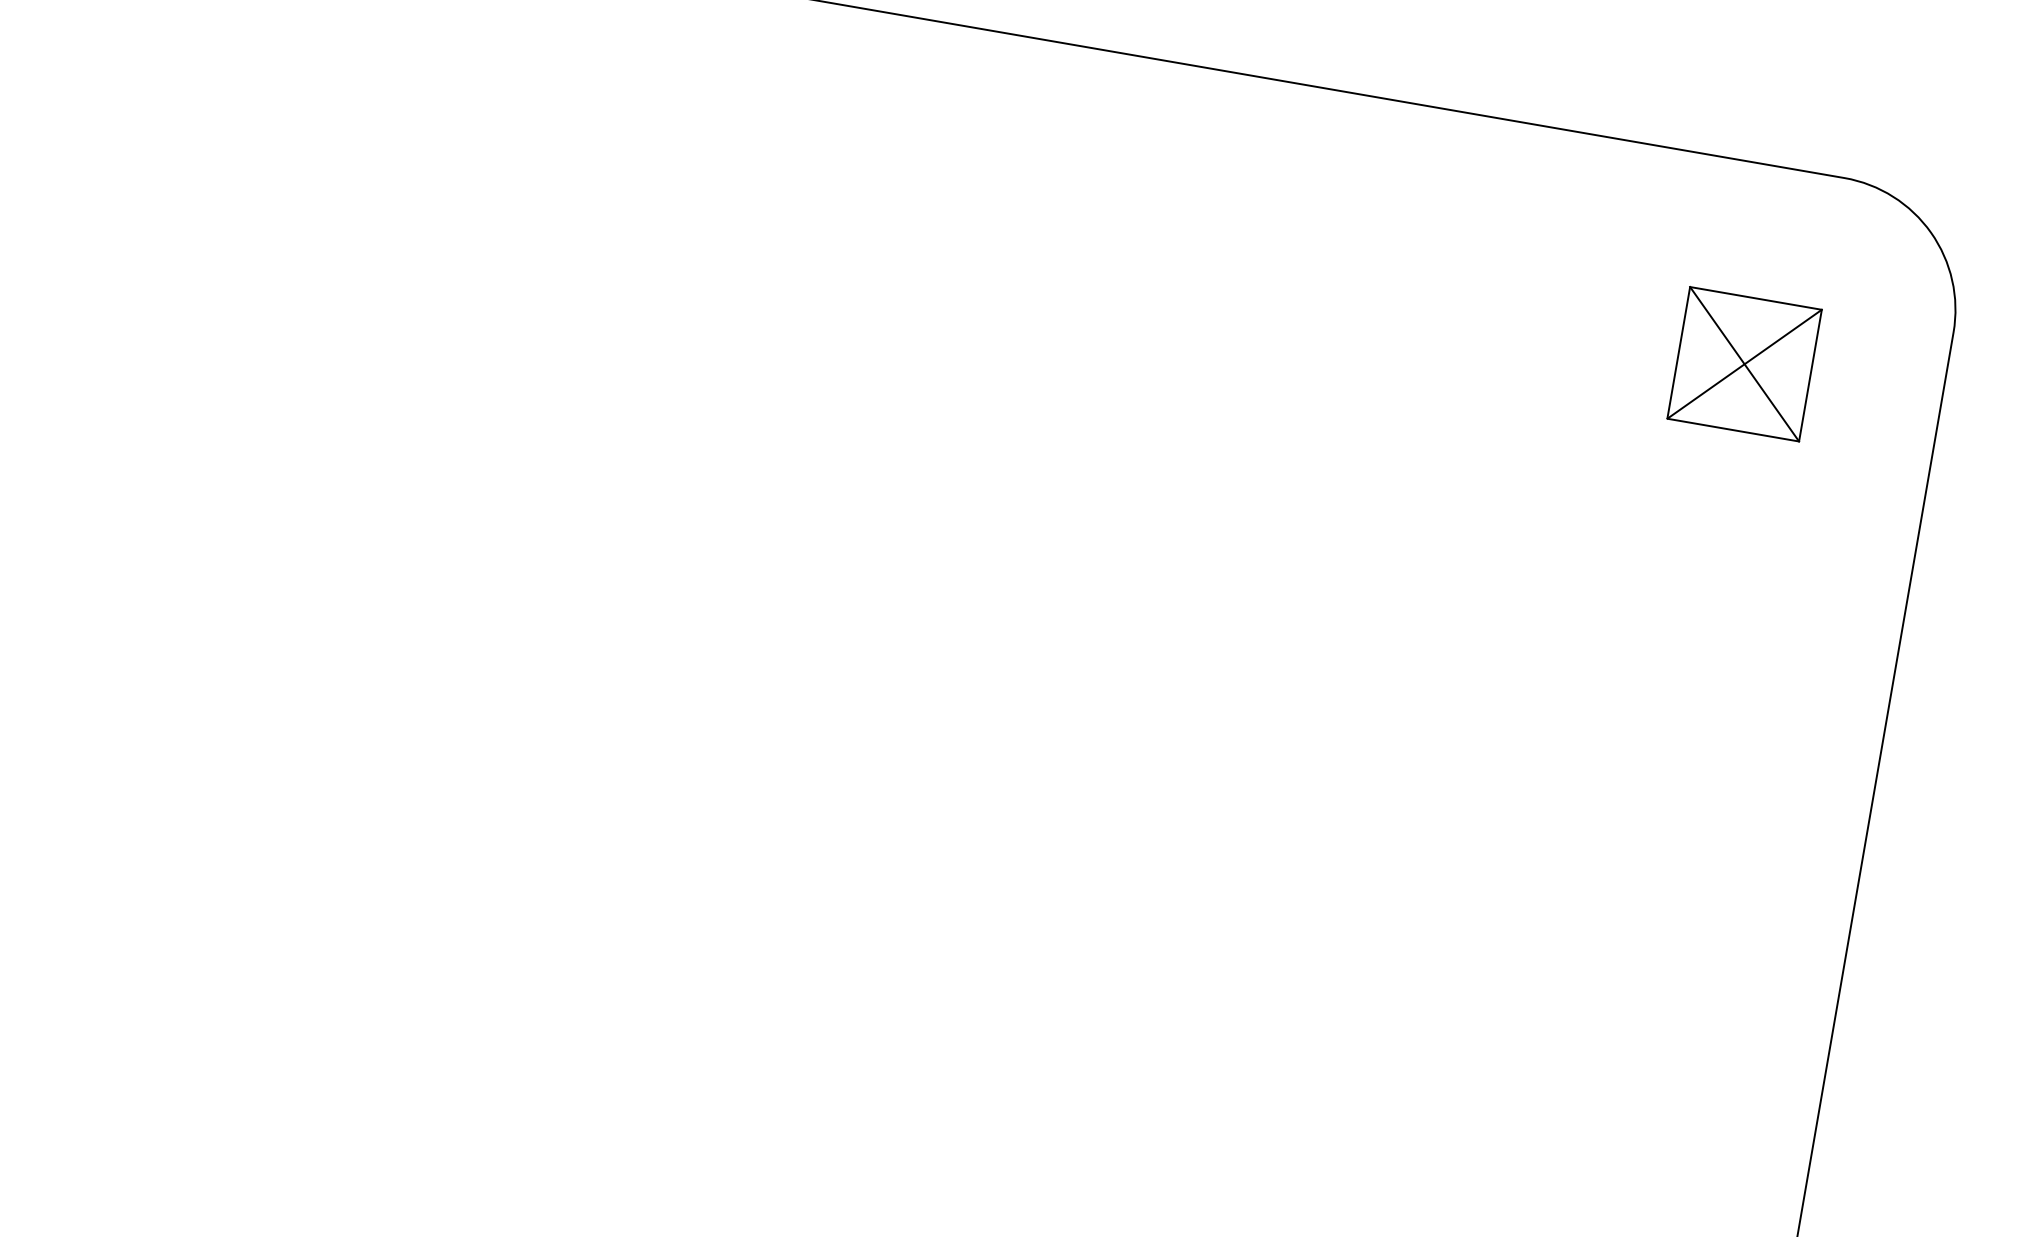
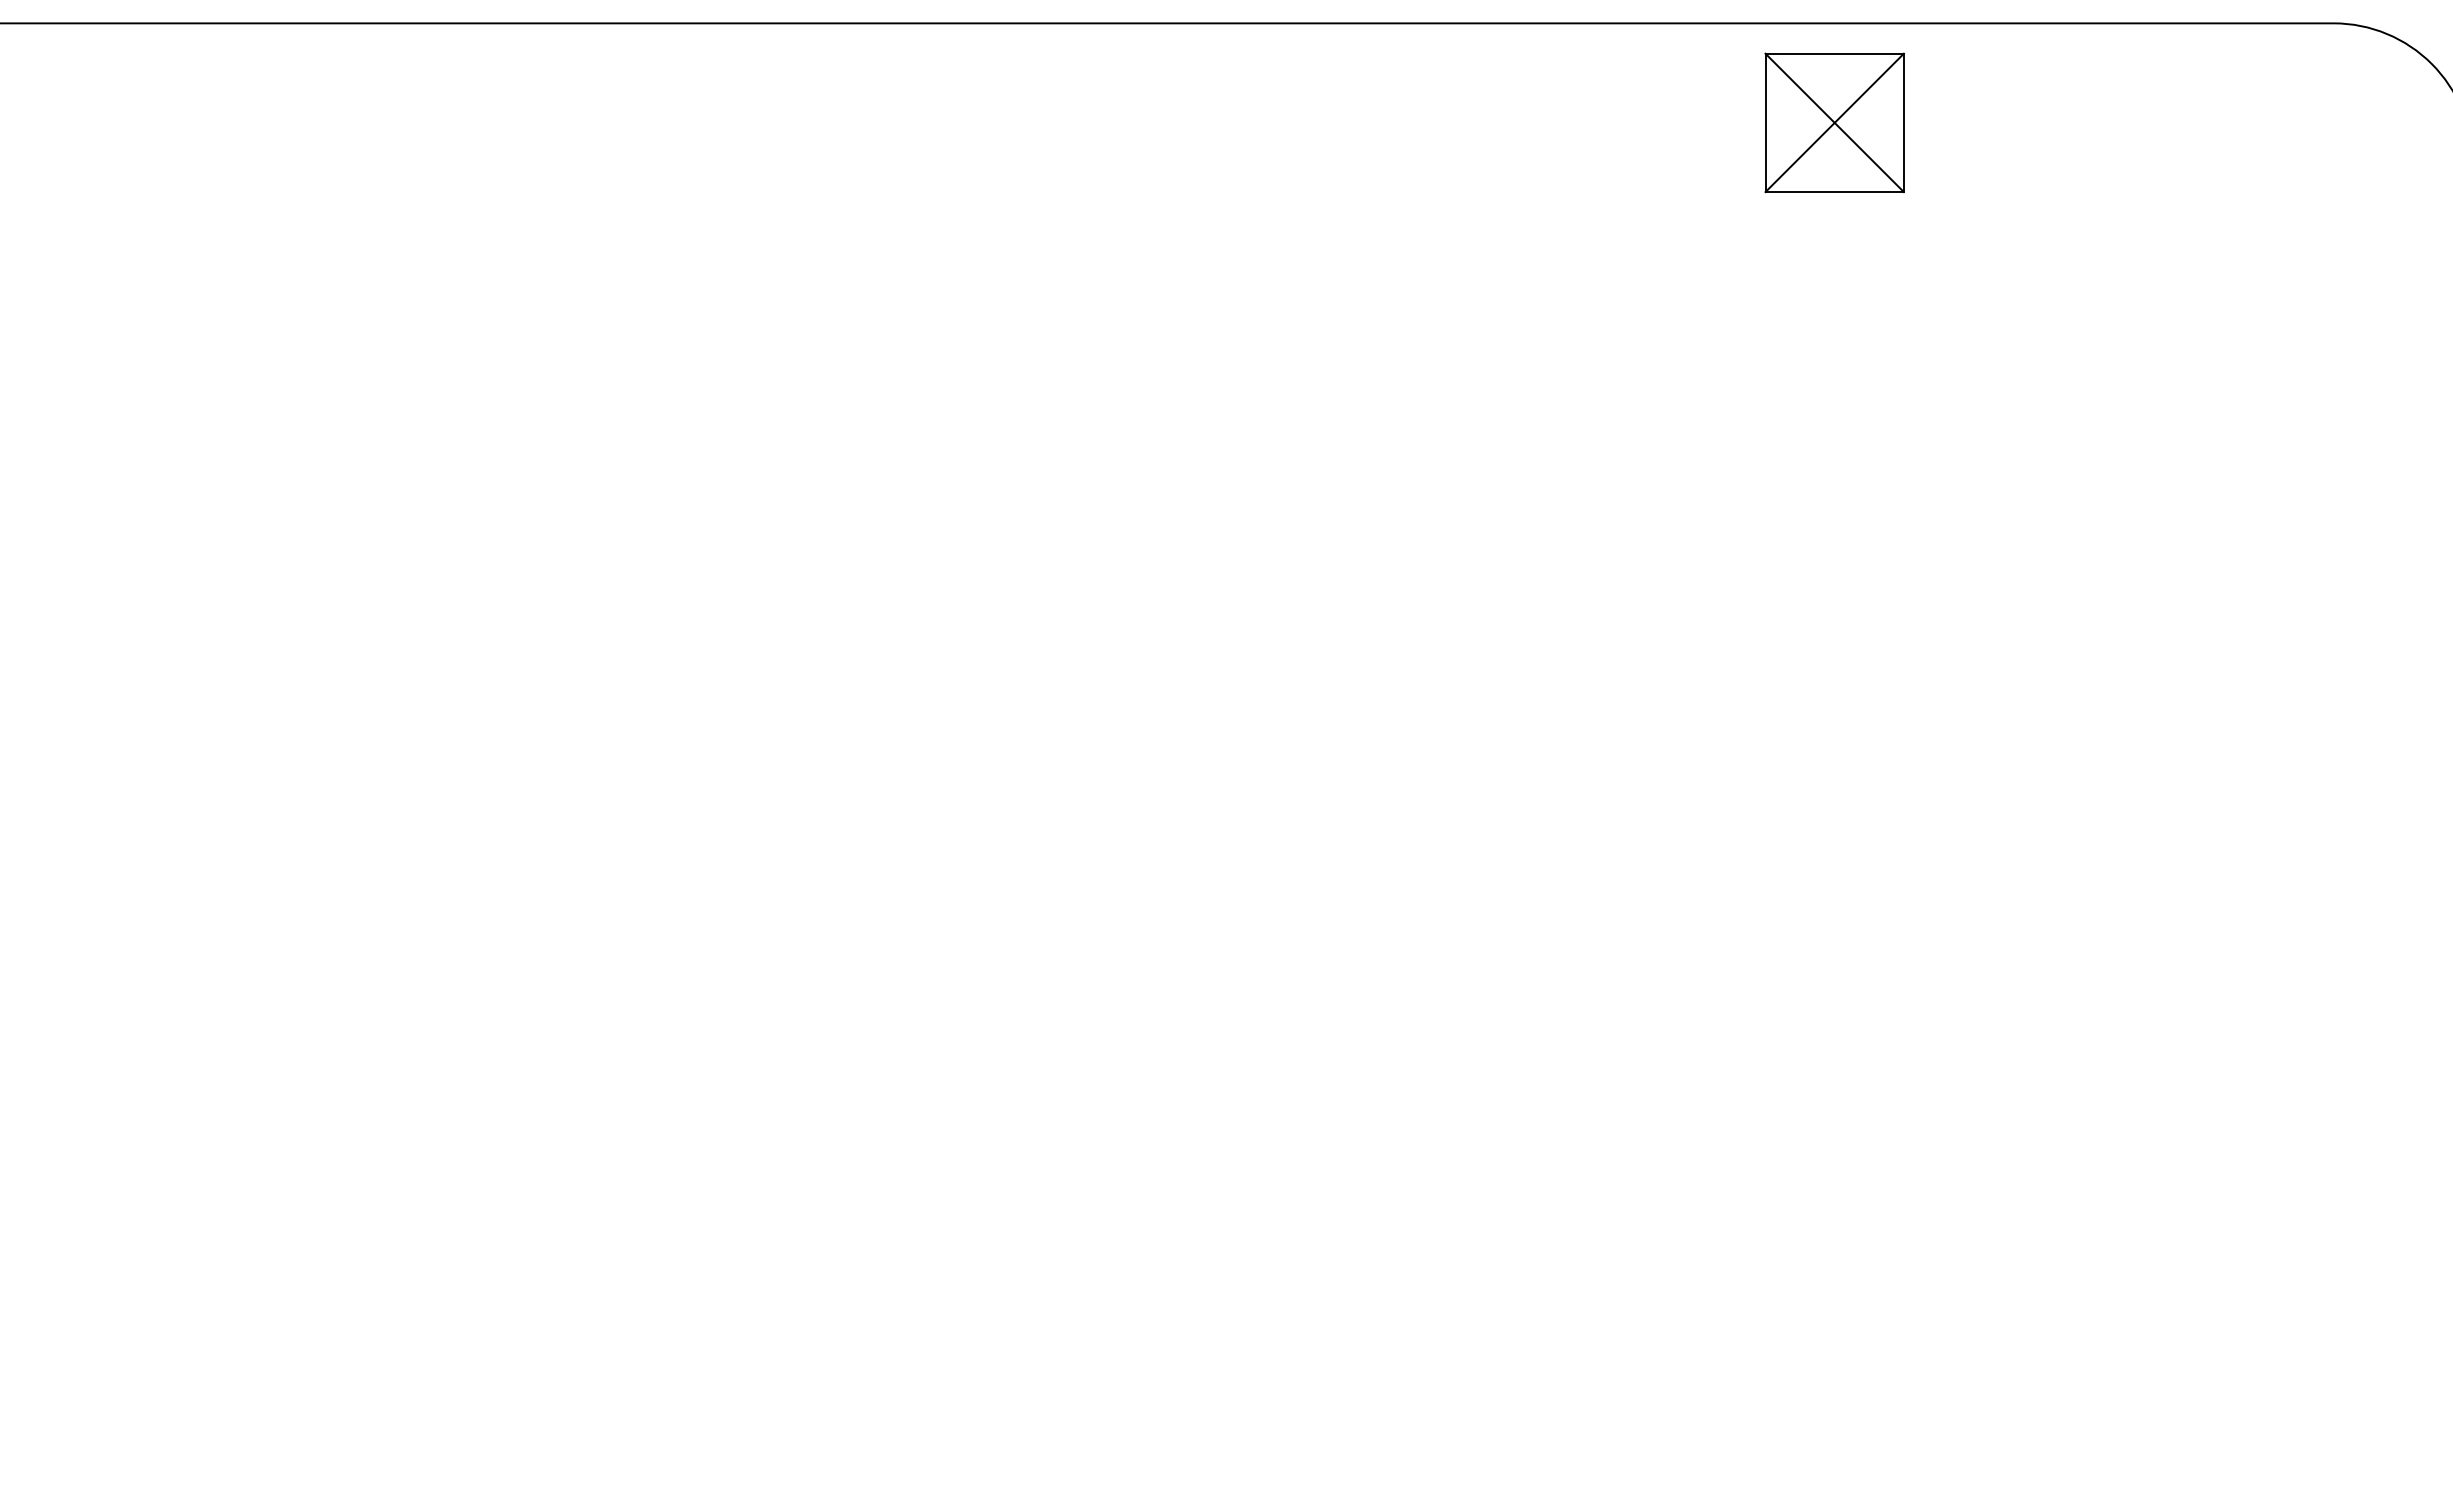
part: (1744, 363) -> (1834, 122), moved

